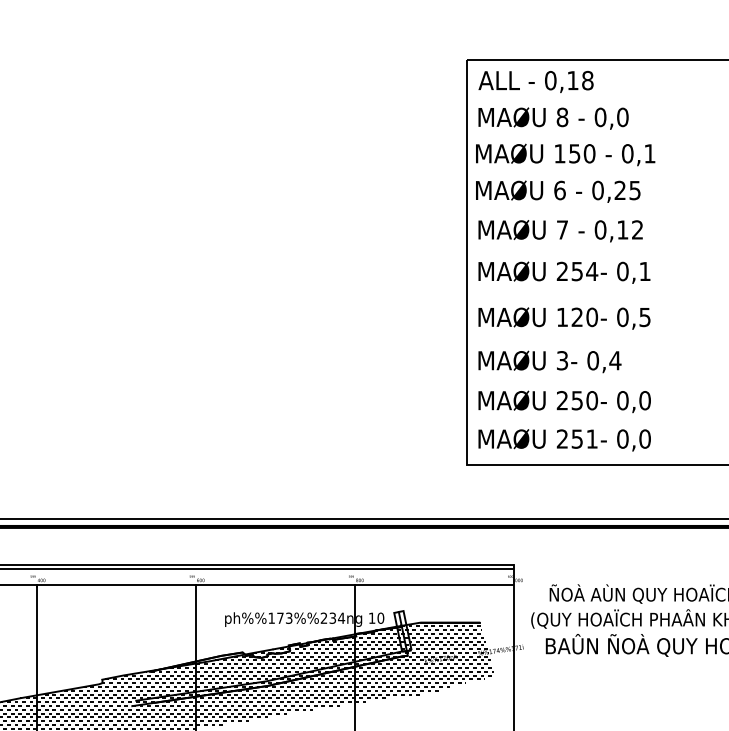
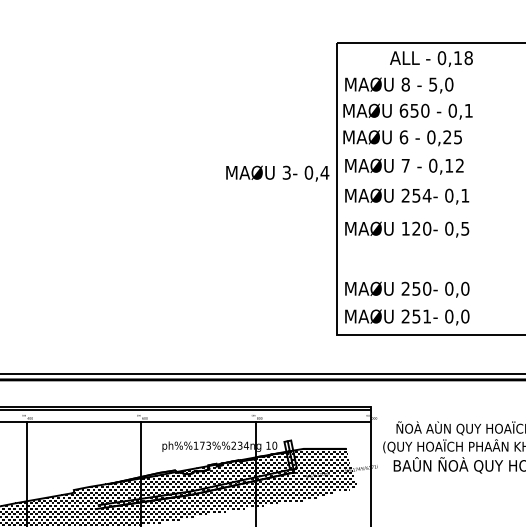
text: (535, 82) -> (430, 59), moved
text: (600, 117) -> (433, 84), 0,0 -> 5,0
text: (559, 153) -> (403, 110), 150 -> 650
text: (549, 361) -> (277, 173), moved

